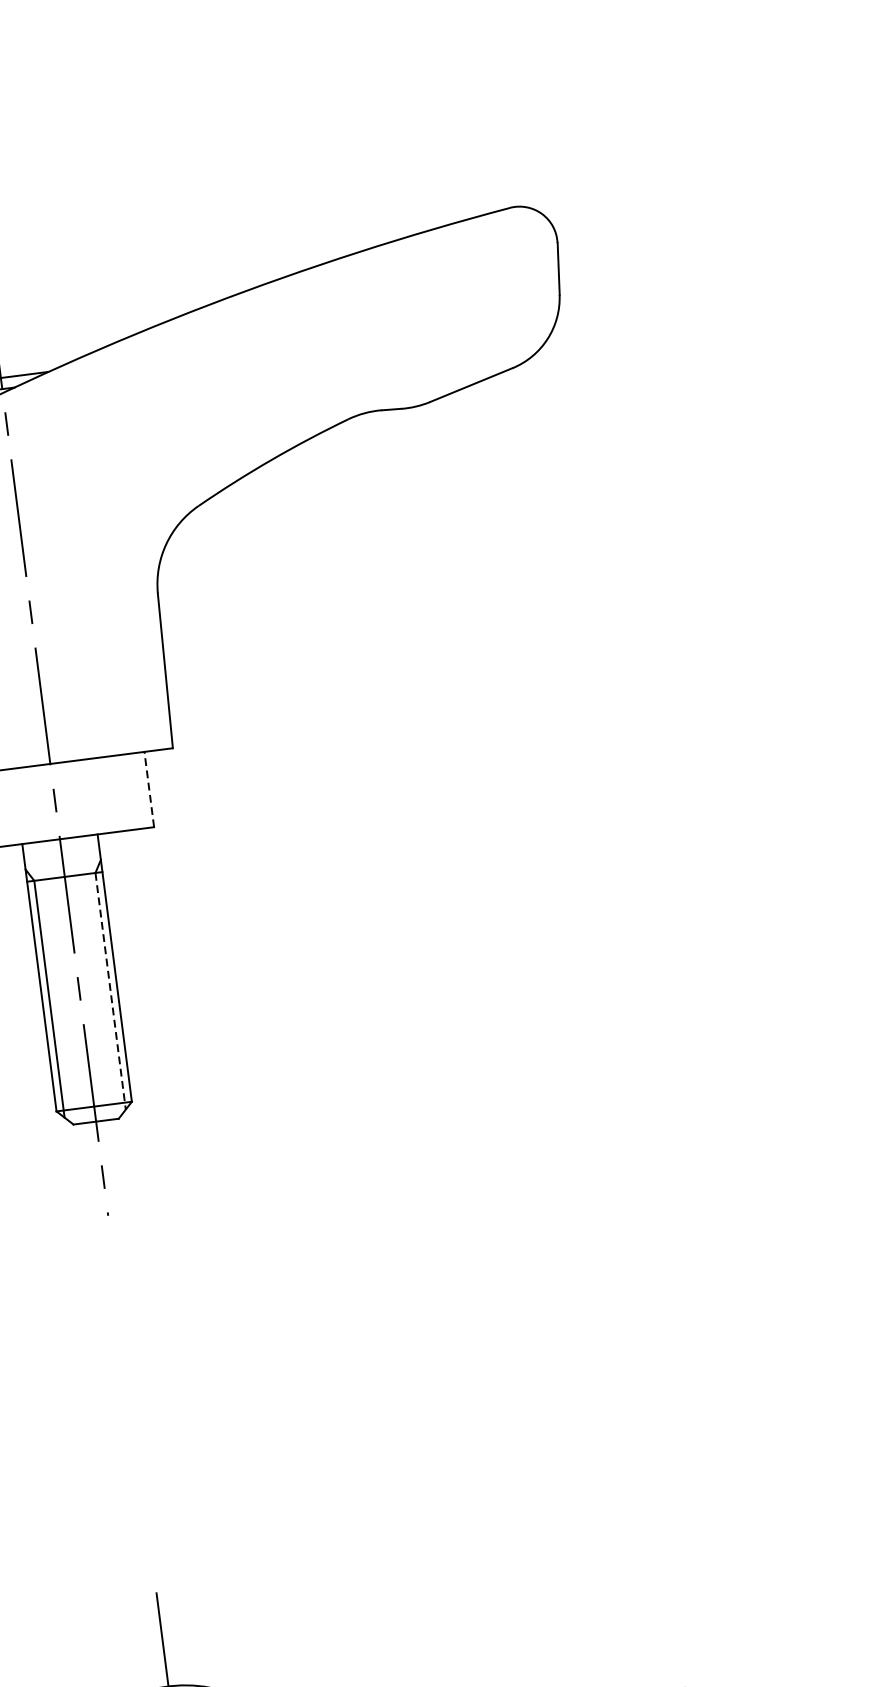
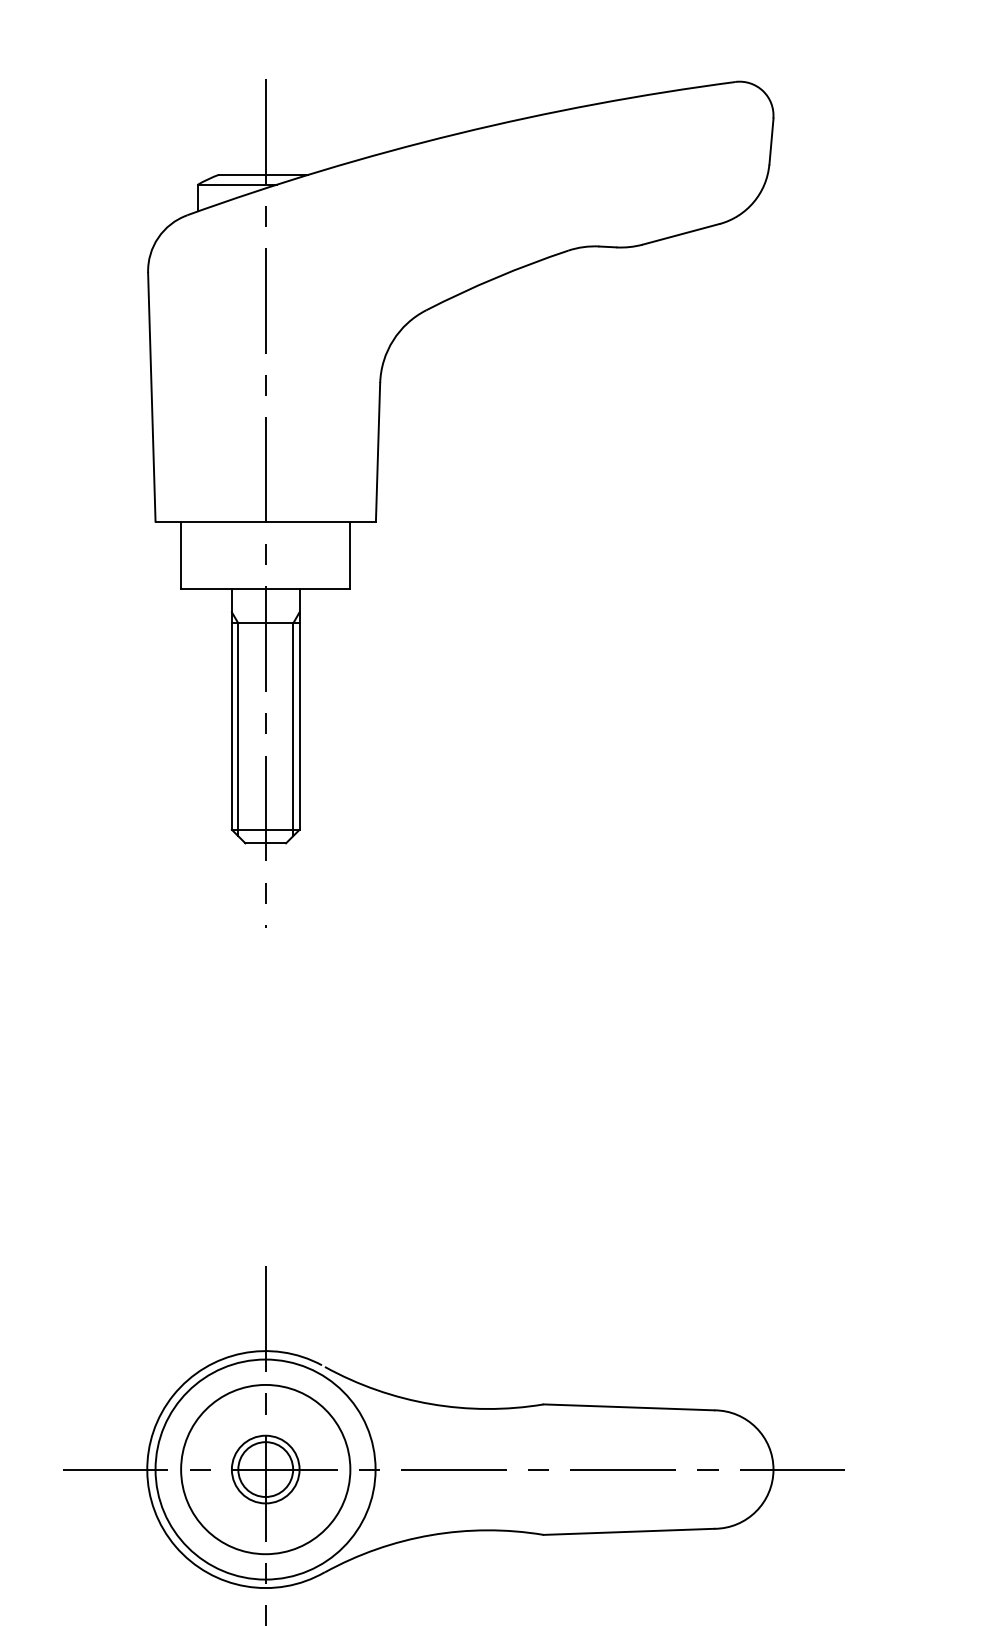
line: (149, 789) -> (350, 555), dashed -> solid
line: (110, 992) -> (293, 730), dashed -> solid

